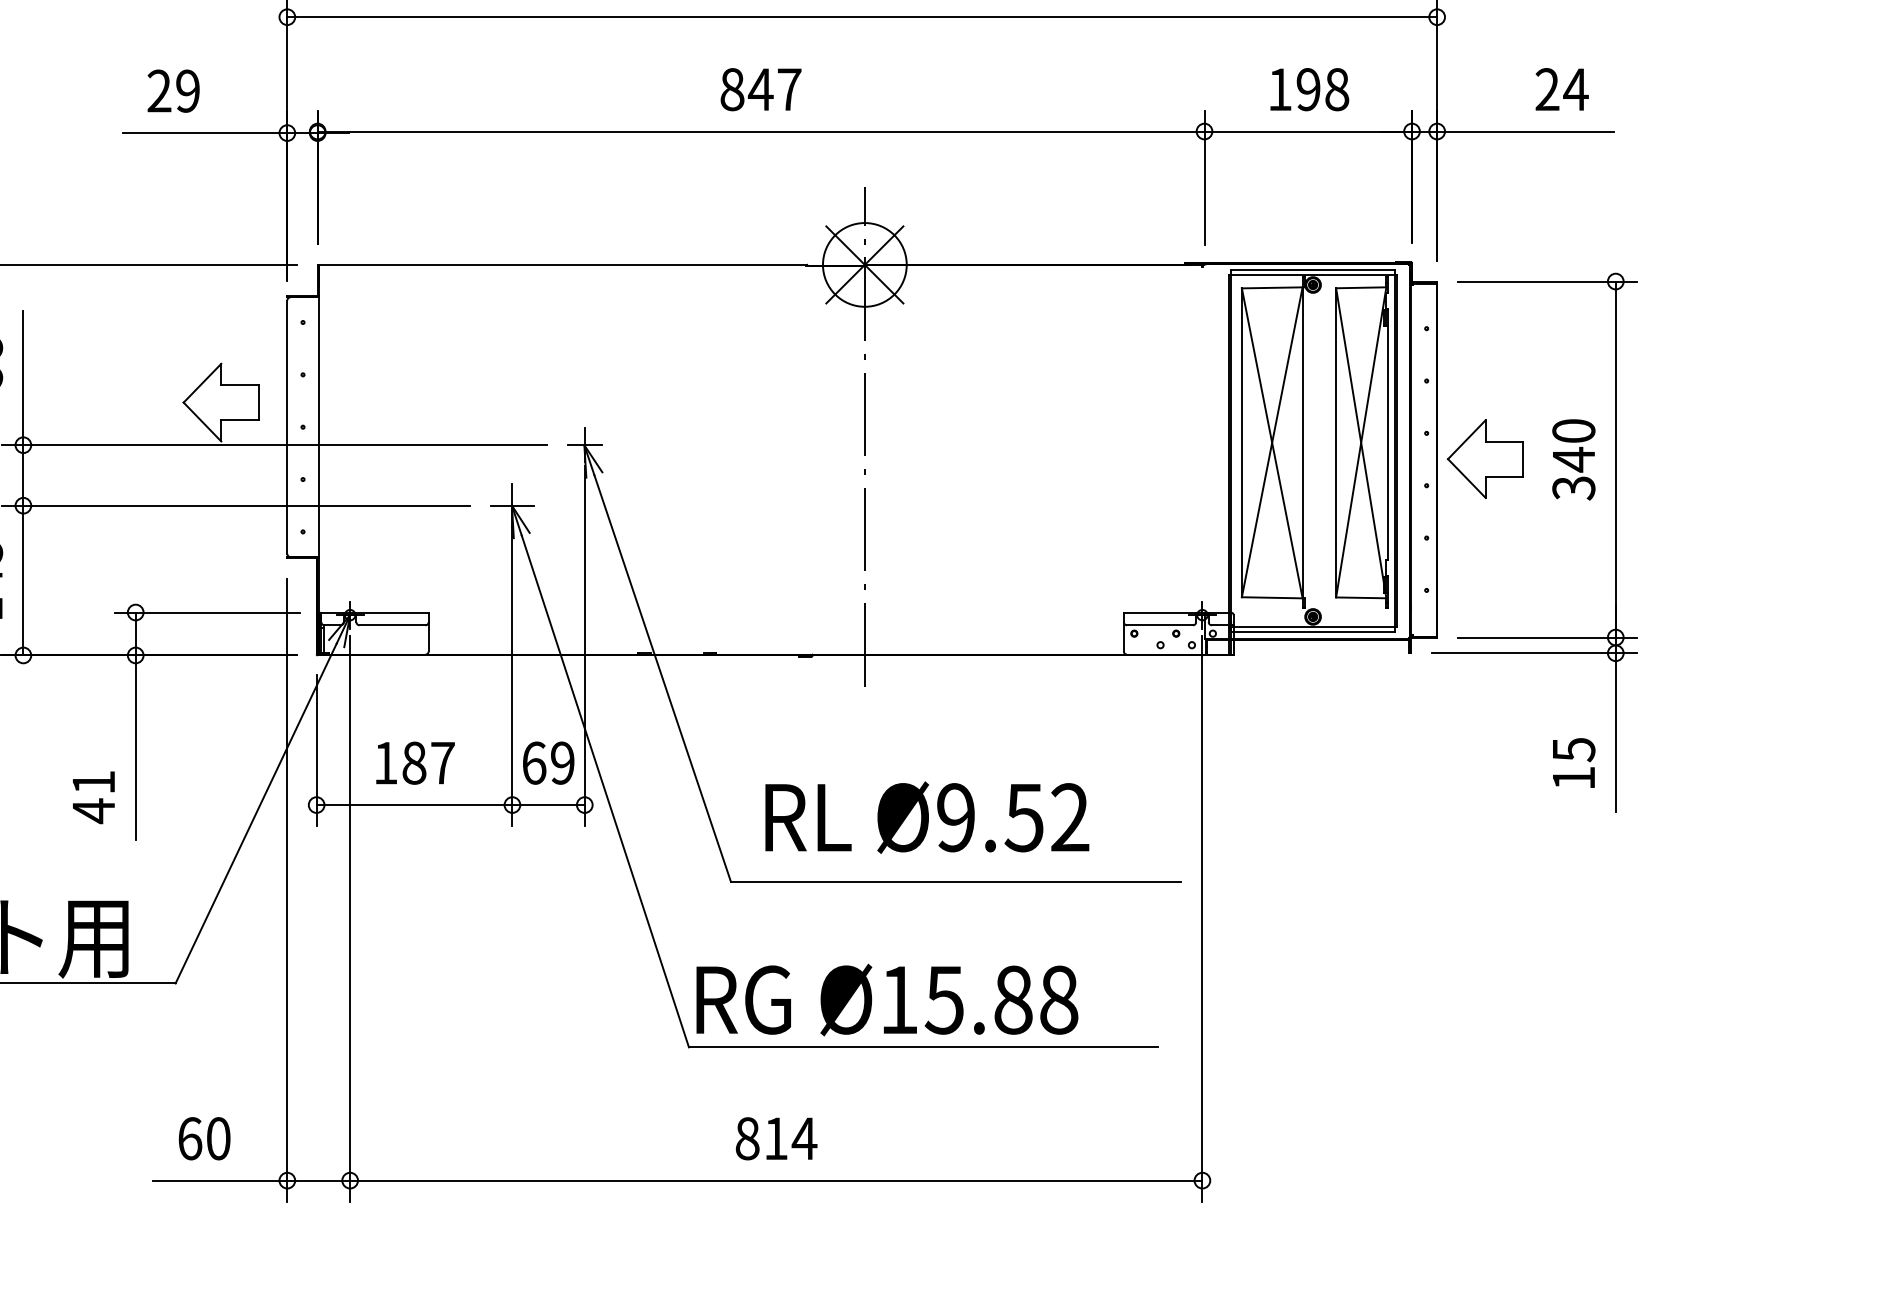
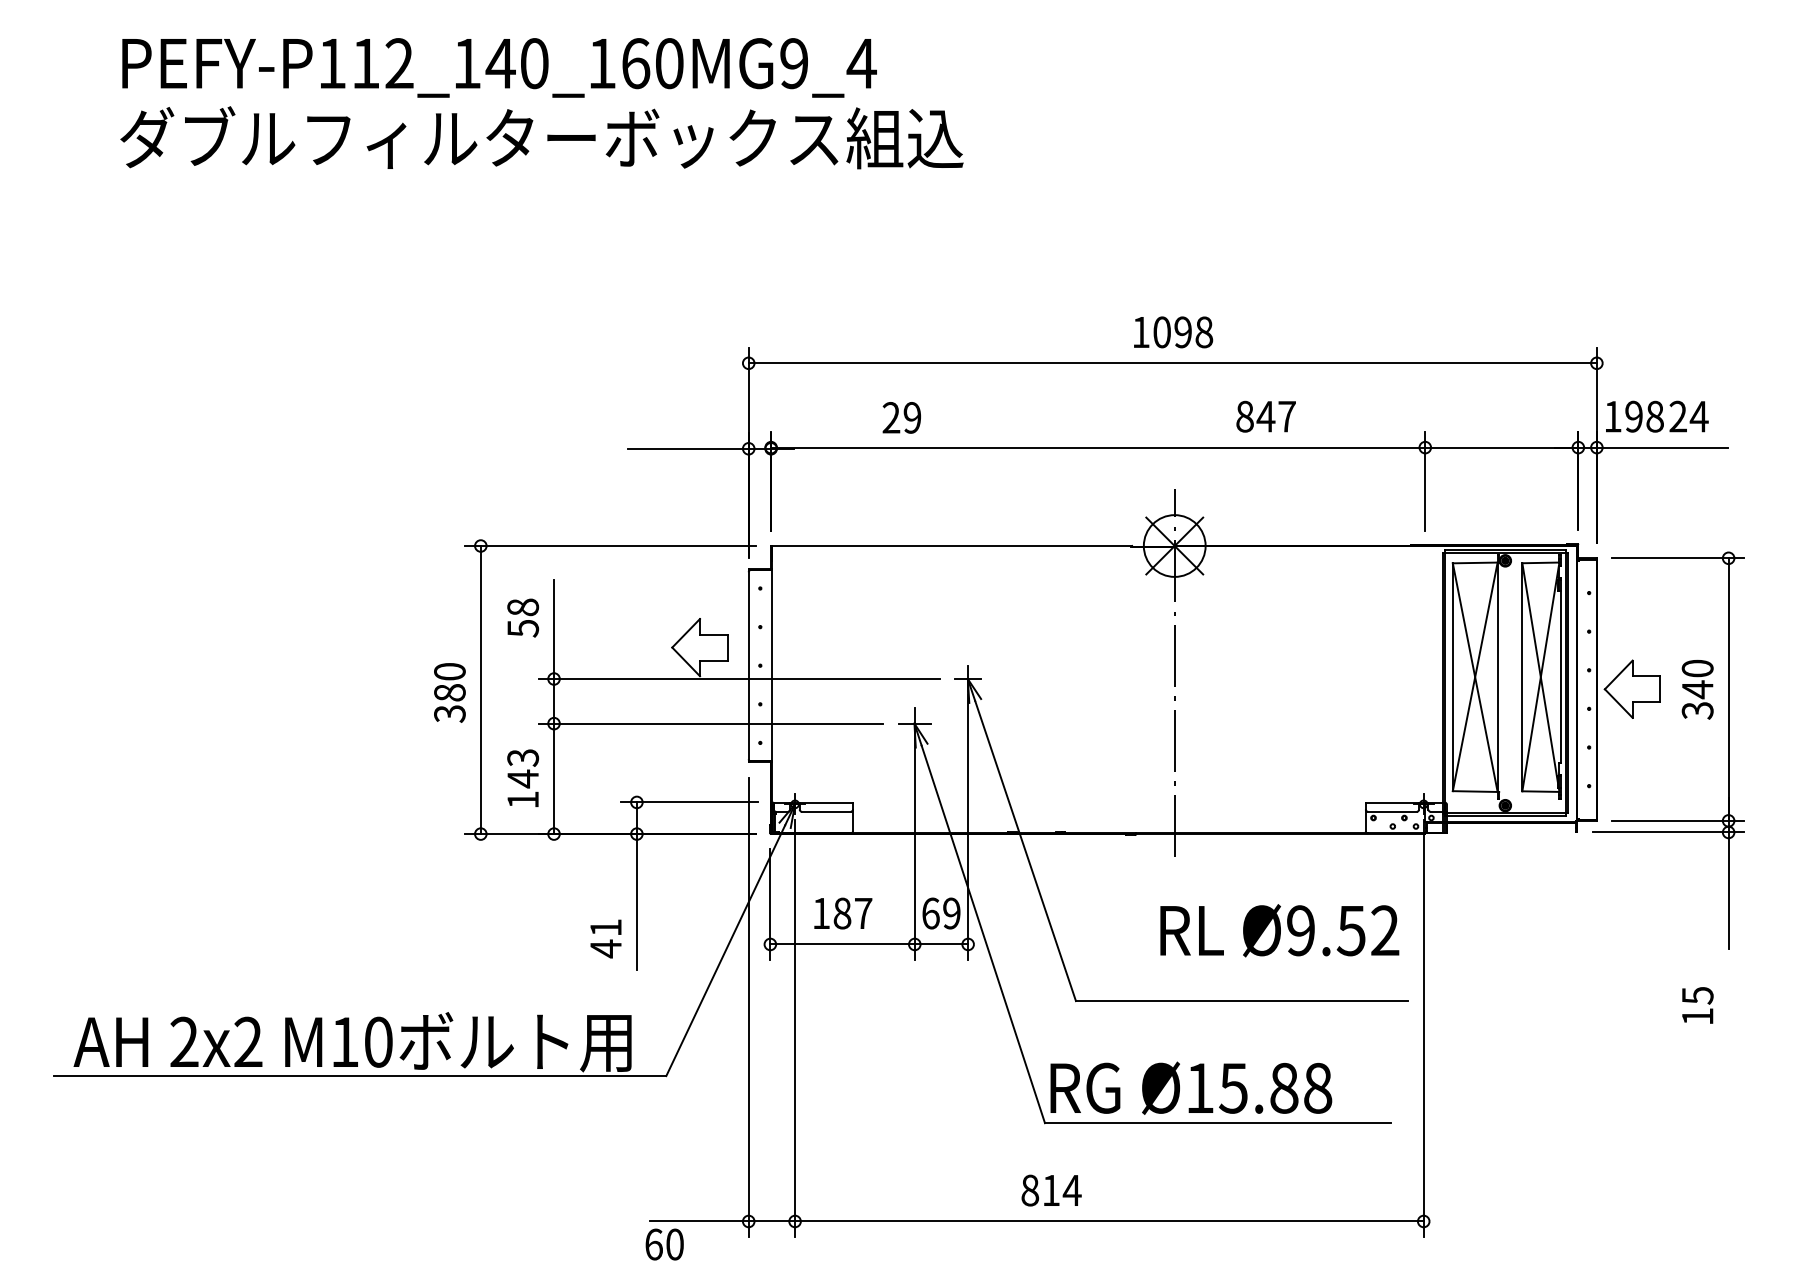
text: (760, 89) -> (1265, 416), moved
text: (1309, 89) -> (1634, 416), moved
text: (173, 90) -> (901, 417), moved
text: (1573, 763) -> (1697, 1005), moved
text: (926, 817) -> (1279, 930), moved
text: (204, 1138) -> (664, 1244), moved
text: (776, 1138) -> (1051, 1190), moved

